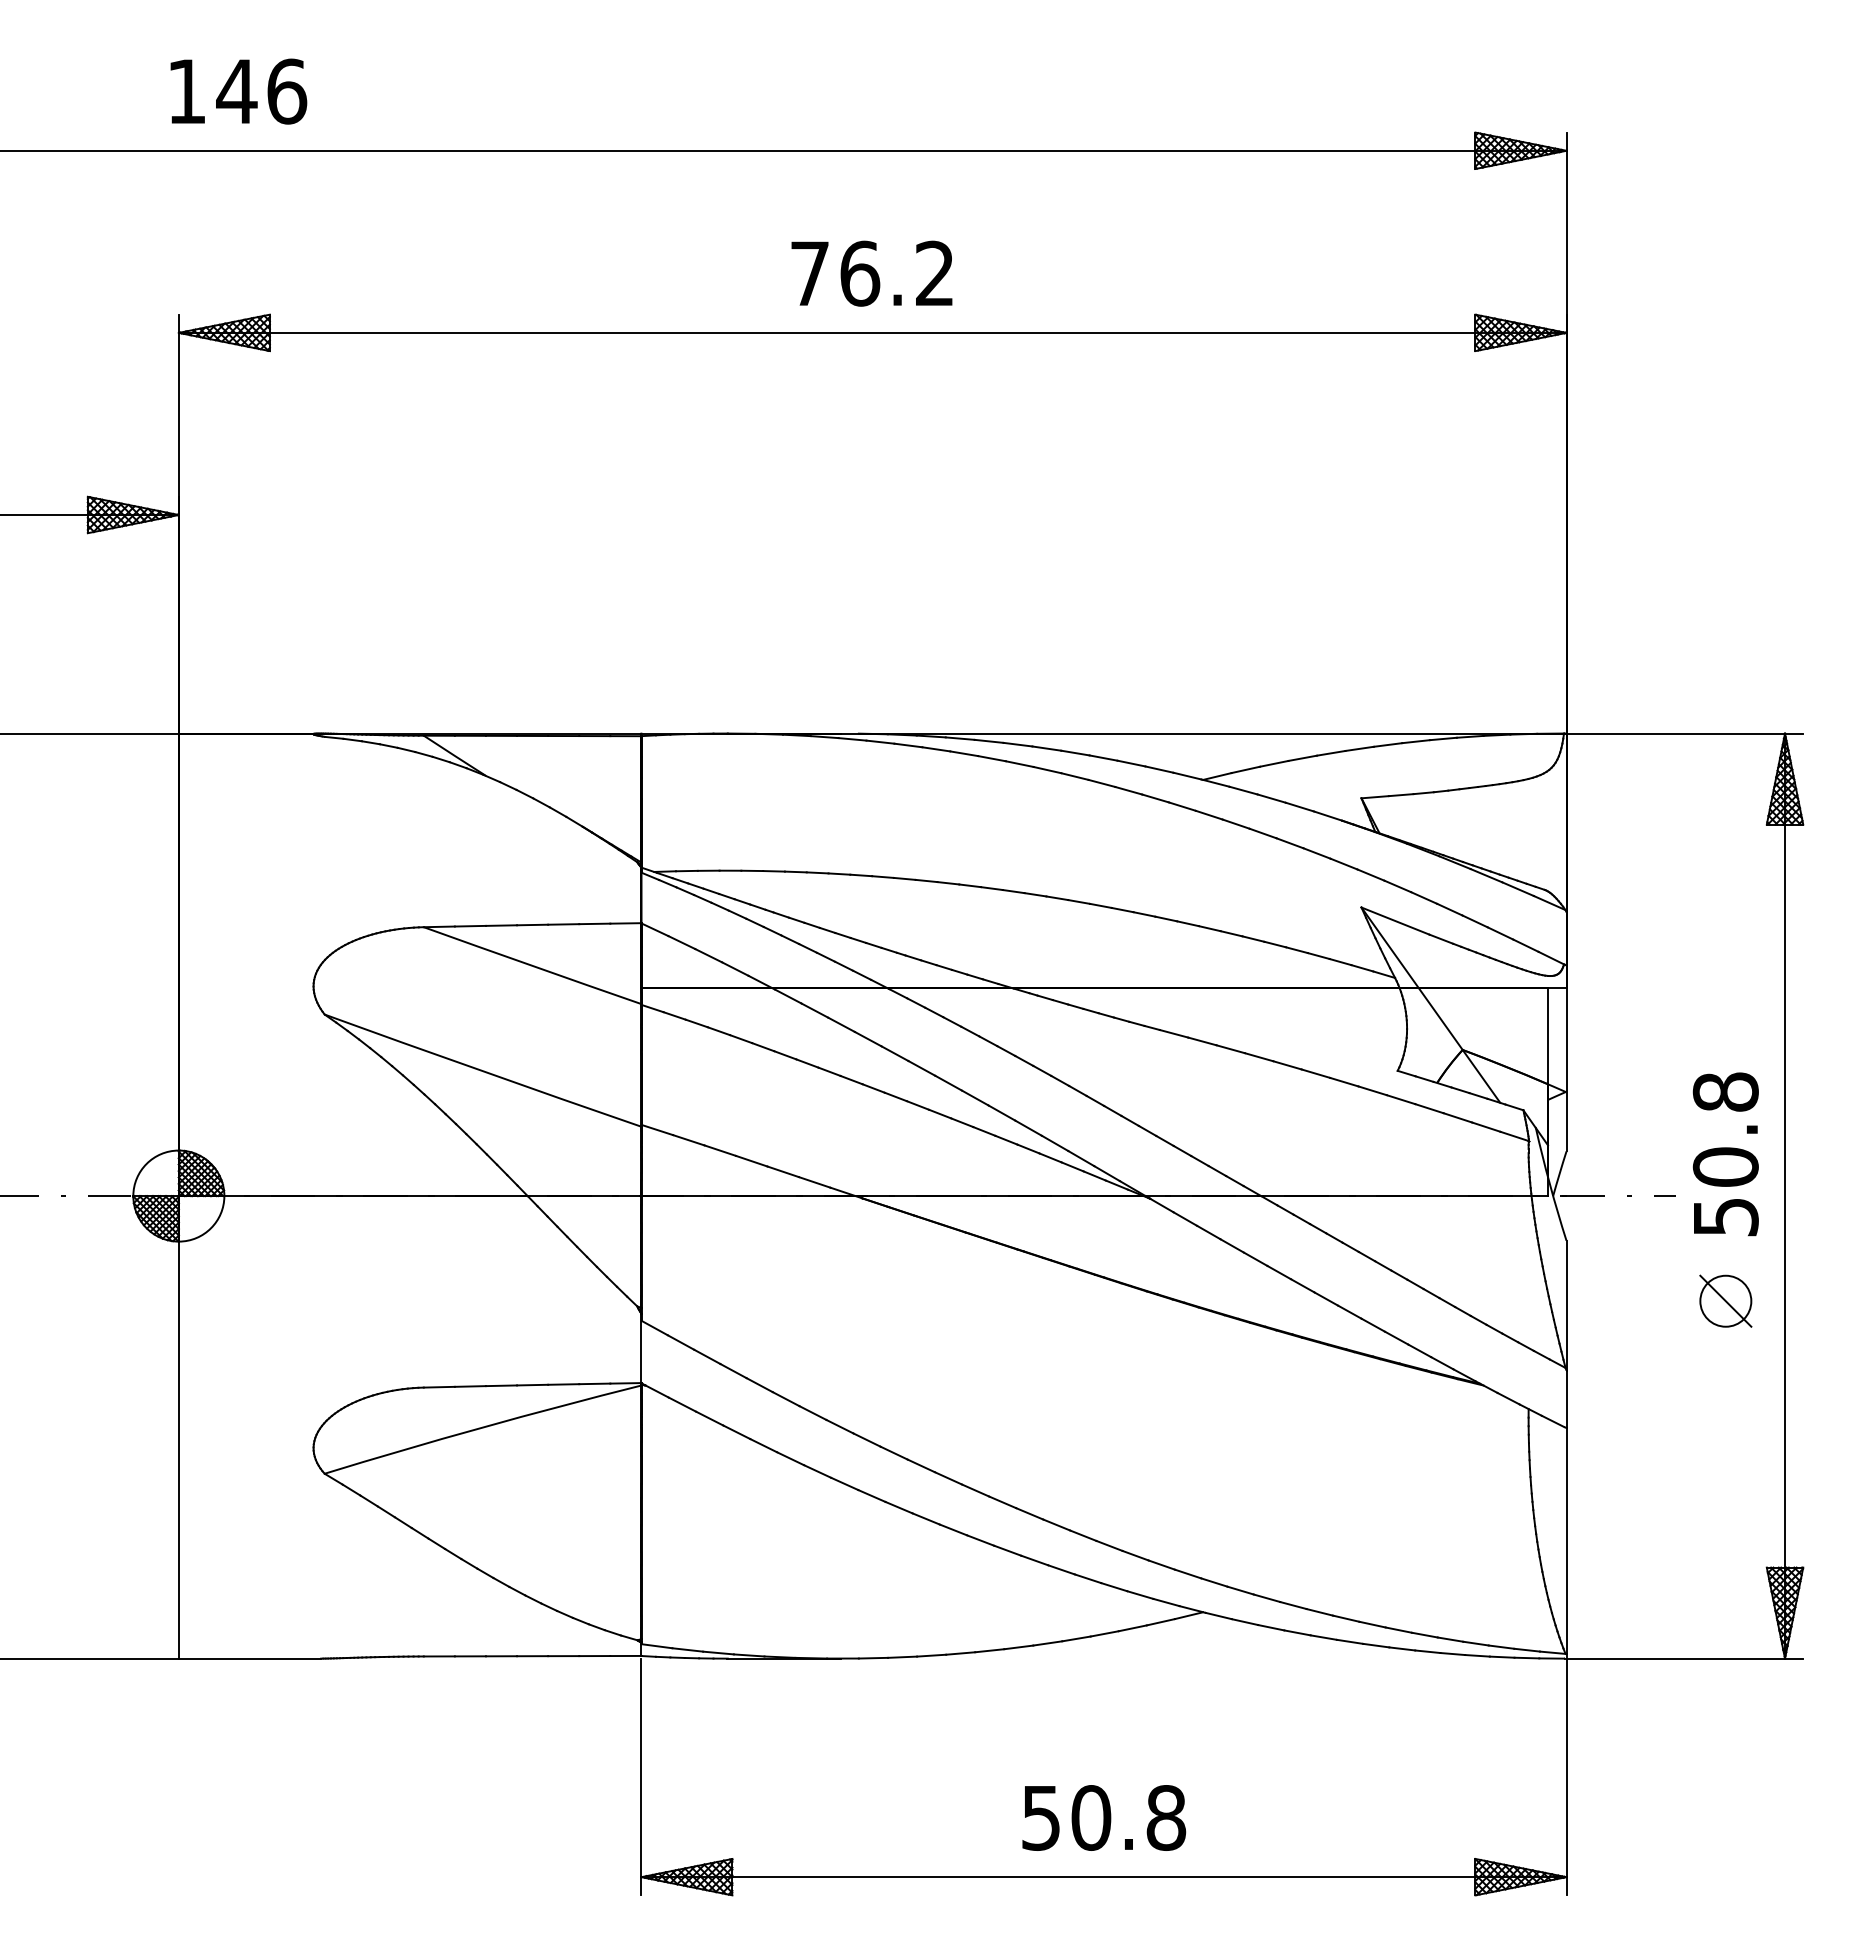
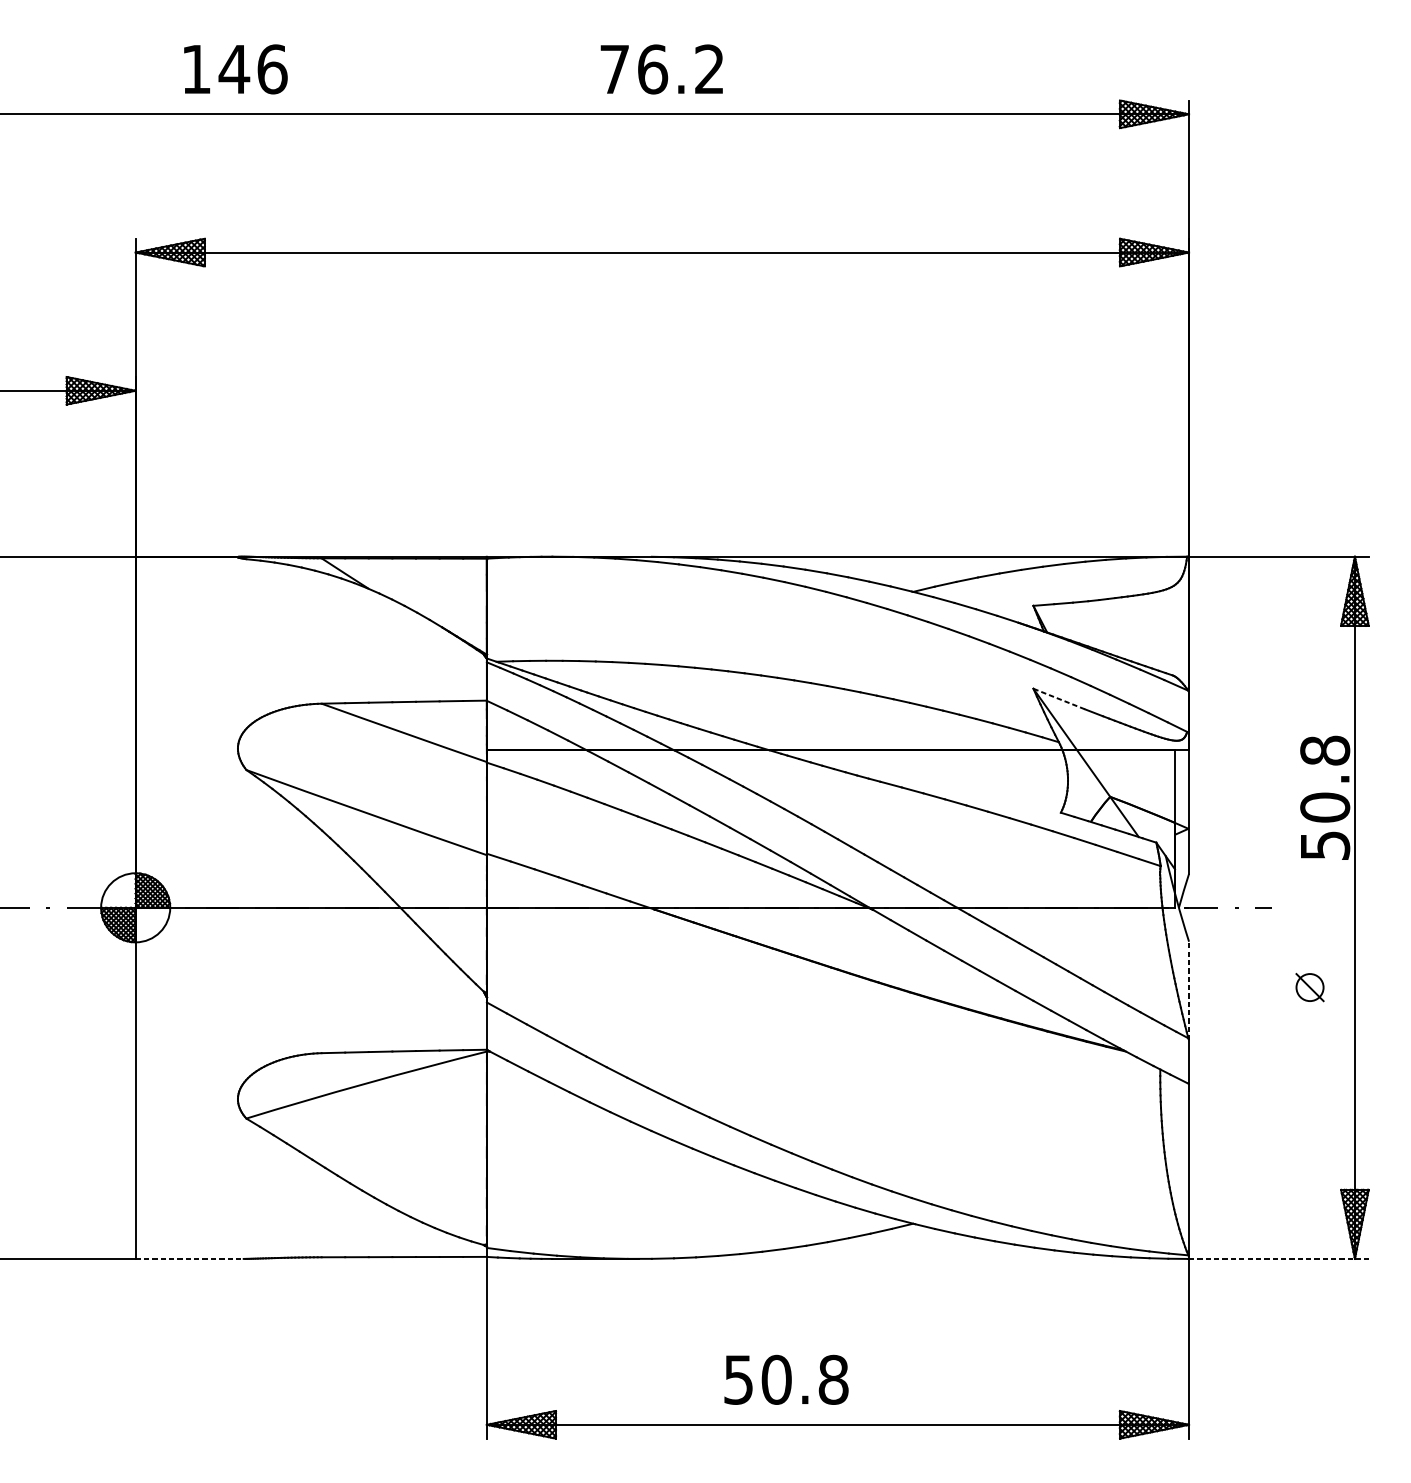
text: (238, 91) -> (235, 69), moved
text: (871, 273) -> (661, 69), moved
line: (1395, 921) -> (1059, 699), solid -> dashed
text: (1725, 1154) -> (1324, 798), moved
part: (1725, 1300) -> (1309, 987), size x0.7
line: (1566, 1305) -> (1189, 990), solid -> dashed
line: (250, 1658) -> (190, 1258), solid -> dashed
line: (1685, 1658) -> (1279, 1258), solid -> dashed
text: (1104, 1817) -> (786, 1379), moved

